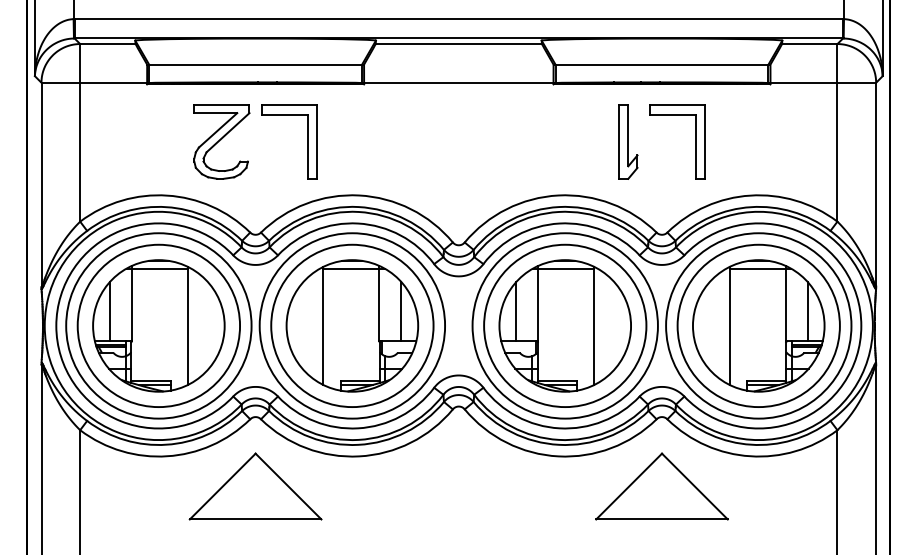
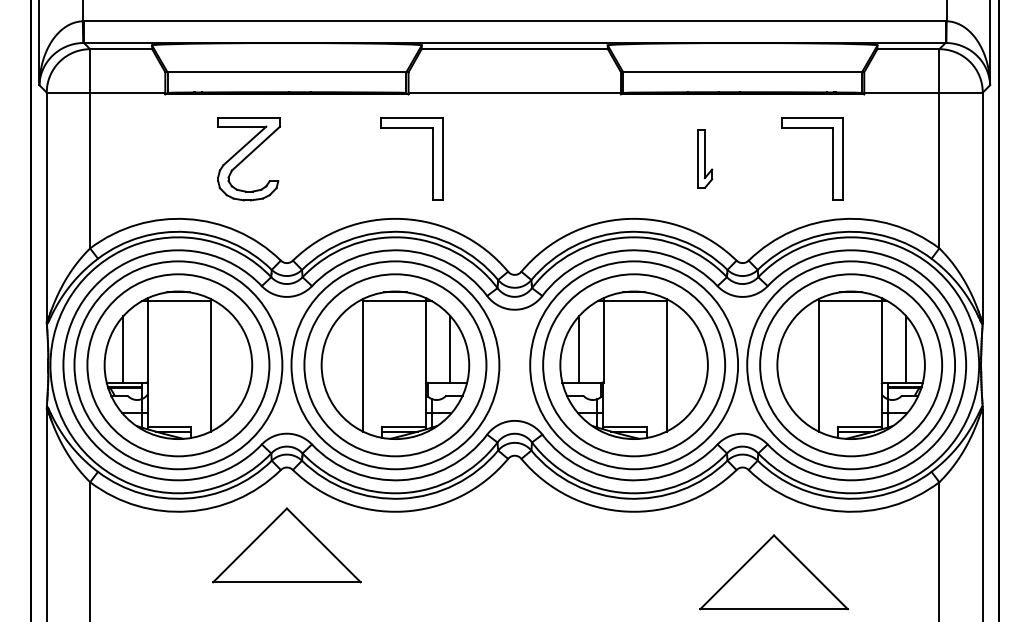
part: (307, 141) -> (432, 158), moved
part: (628, 141) -> (705, 158), size x0.7
part: (695, 141) -> (832, 158), moved
part: (661, 486) -> (773, 572), moved

